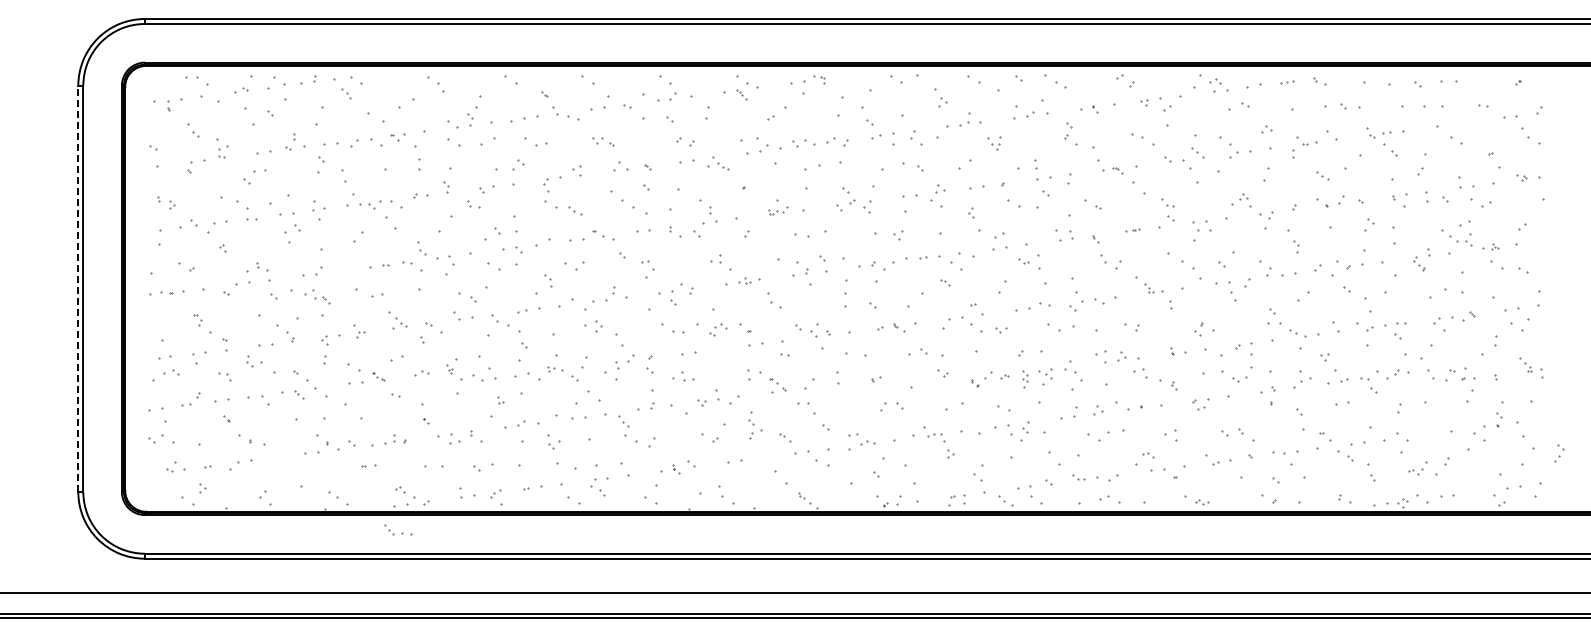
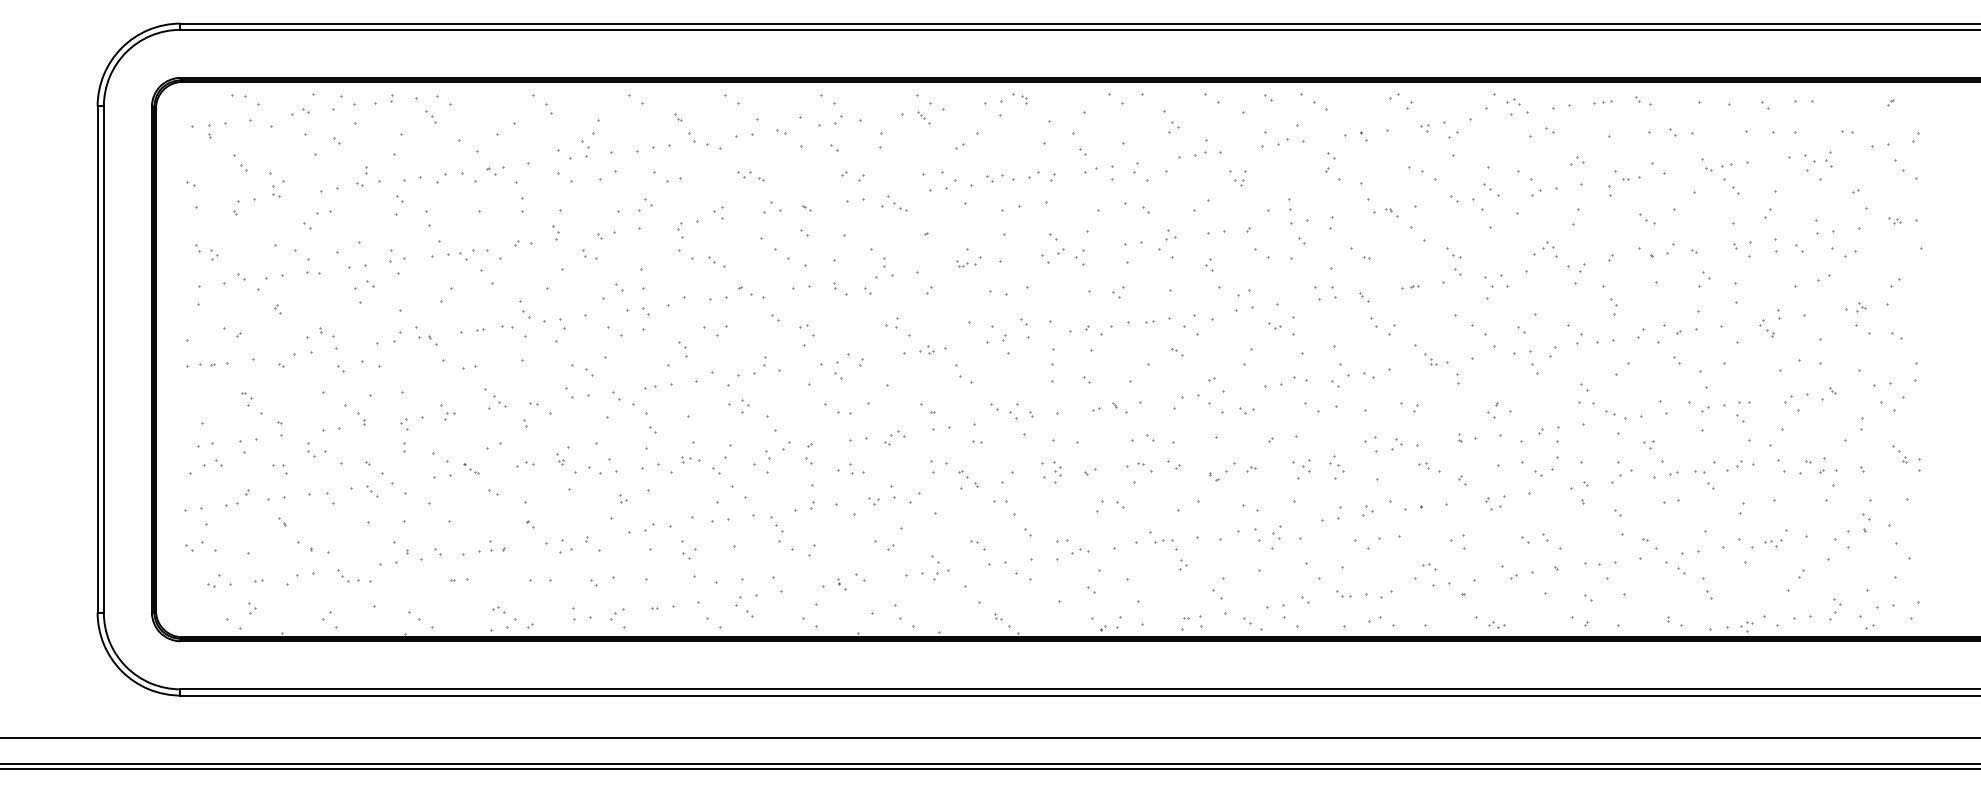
part: (1460, 239) -> (1818, 158), moved
line: (78, 288) -> (97, 359), dashed -> solid
part: (321, 296) -> (426, 335), moved
part: (718, 329) -> (894, 437), moved
part: (914, 375) -> (1138, 467), added
part: (1073, 375) -> (1336, 467), size x0.62
part: (1148, 375) -> (1429, 467), size x0.62
part: (1025, 379) -> (1057, 472), moved
part: (755, 429) -> (940, 568), moved
part: (1559, 453) -> (1835, 609), moved
part: (1417, 468) -> (1776, 538), moved
part: (398, 529) -> (354, 575), moved

